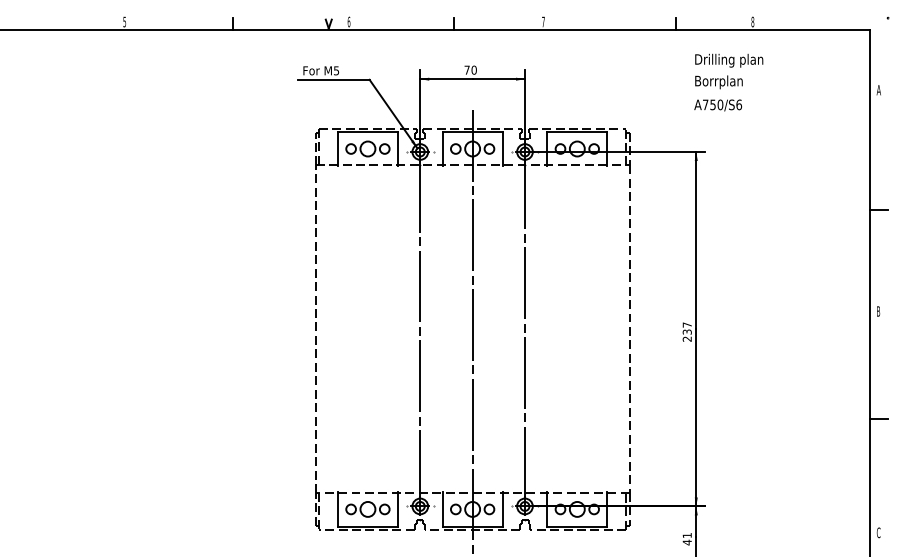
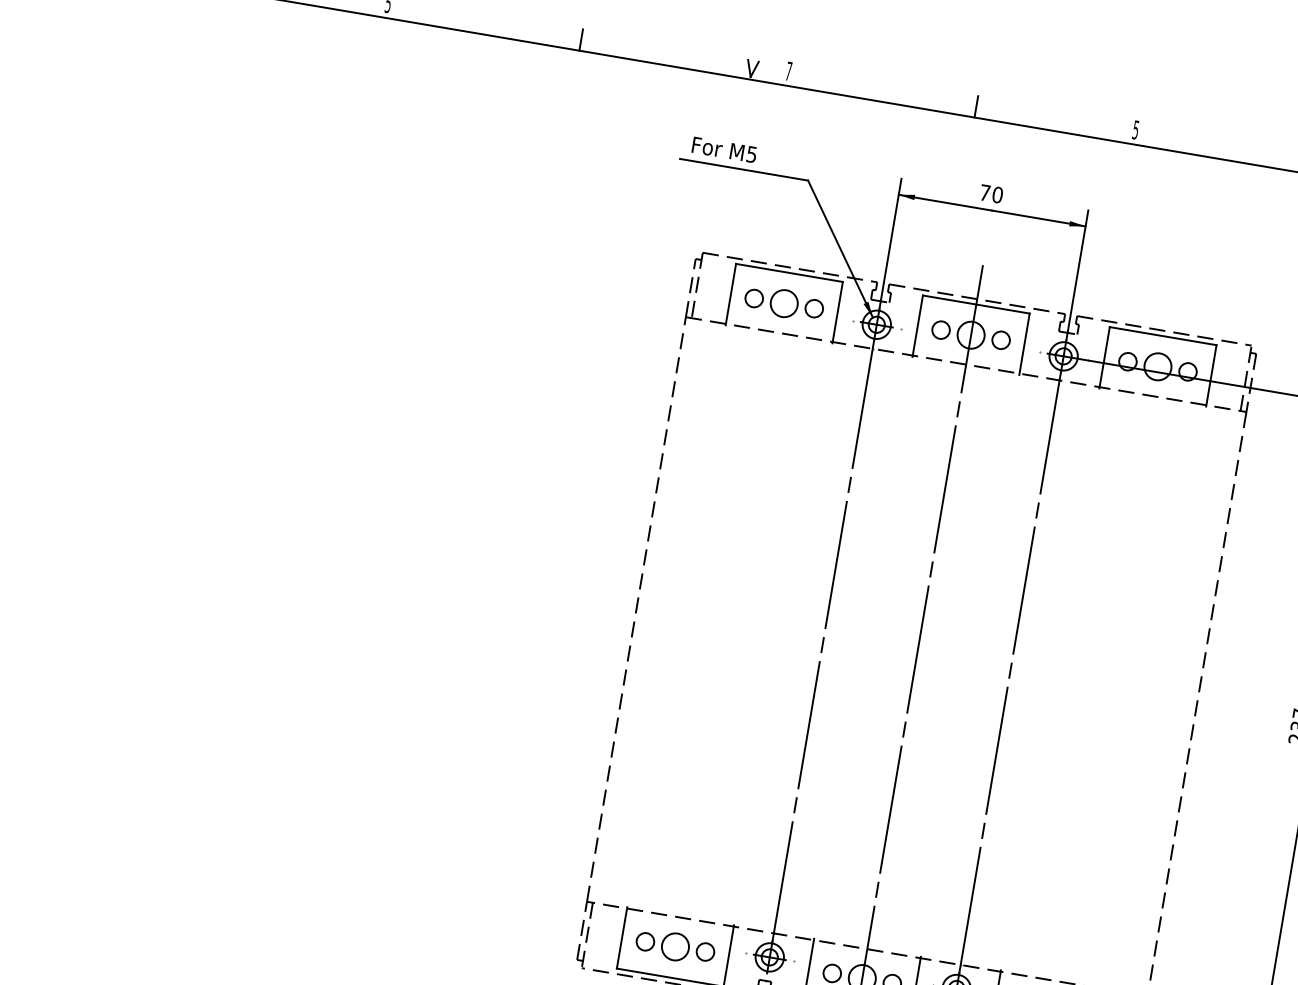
text: (348, 21) -> (788, 70), 6 -> 7
text: (543, 22) -> (1135, 130), 7 -> 5

